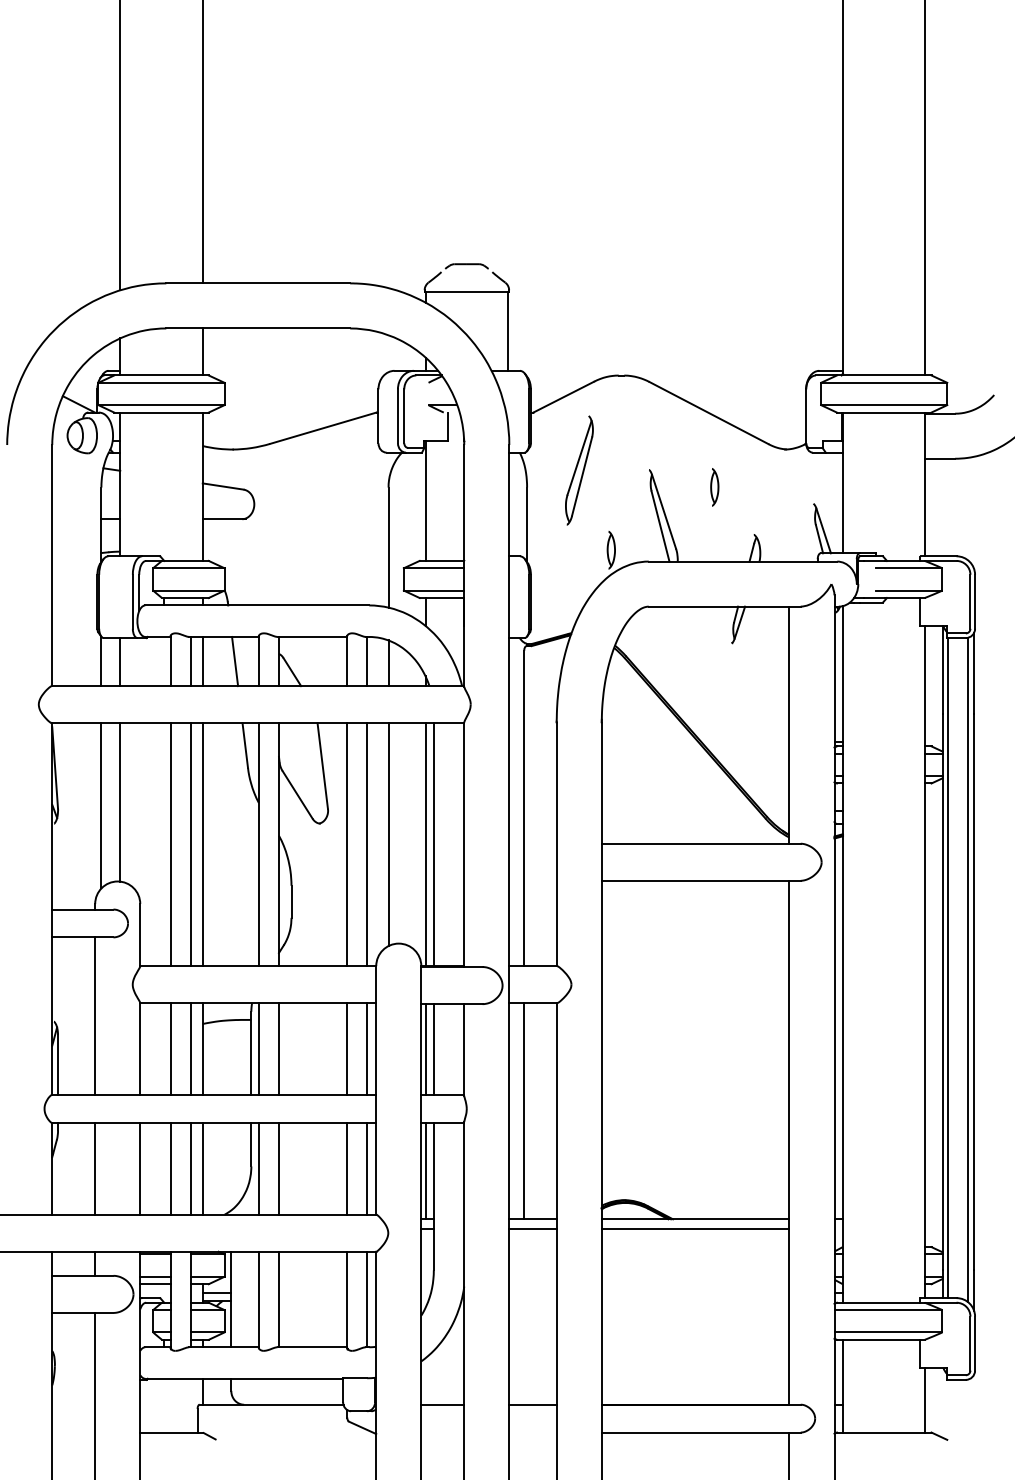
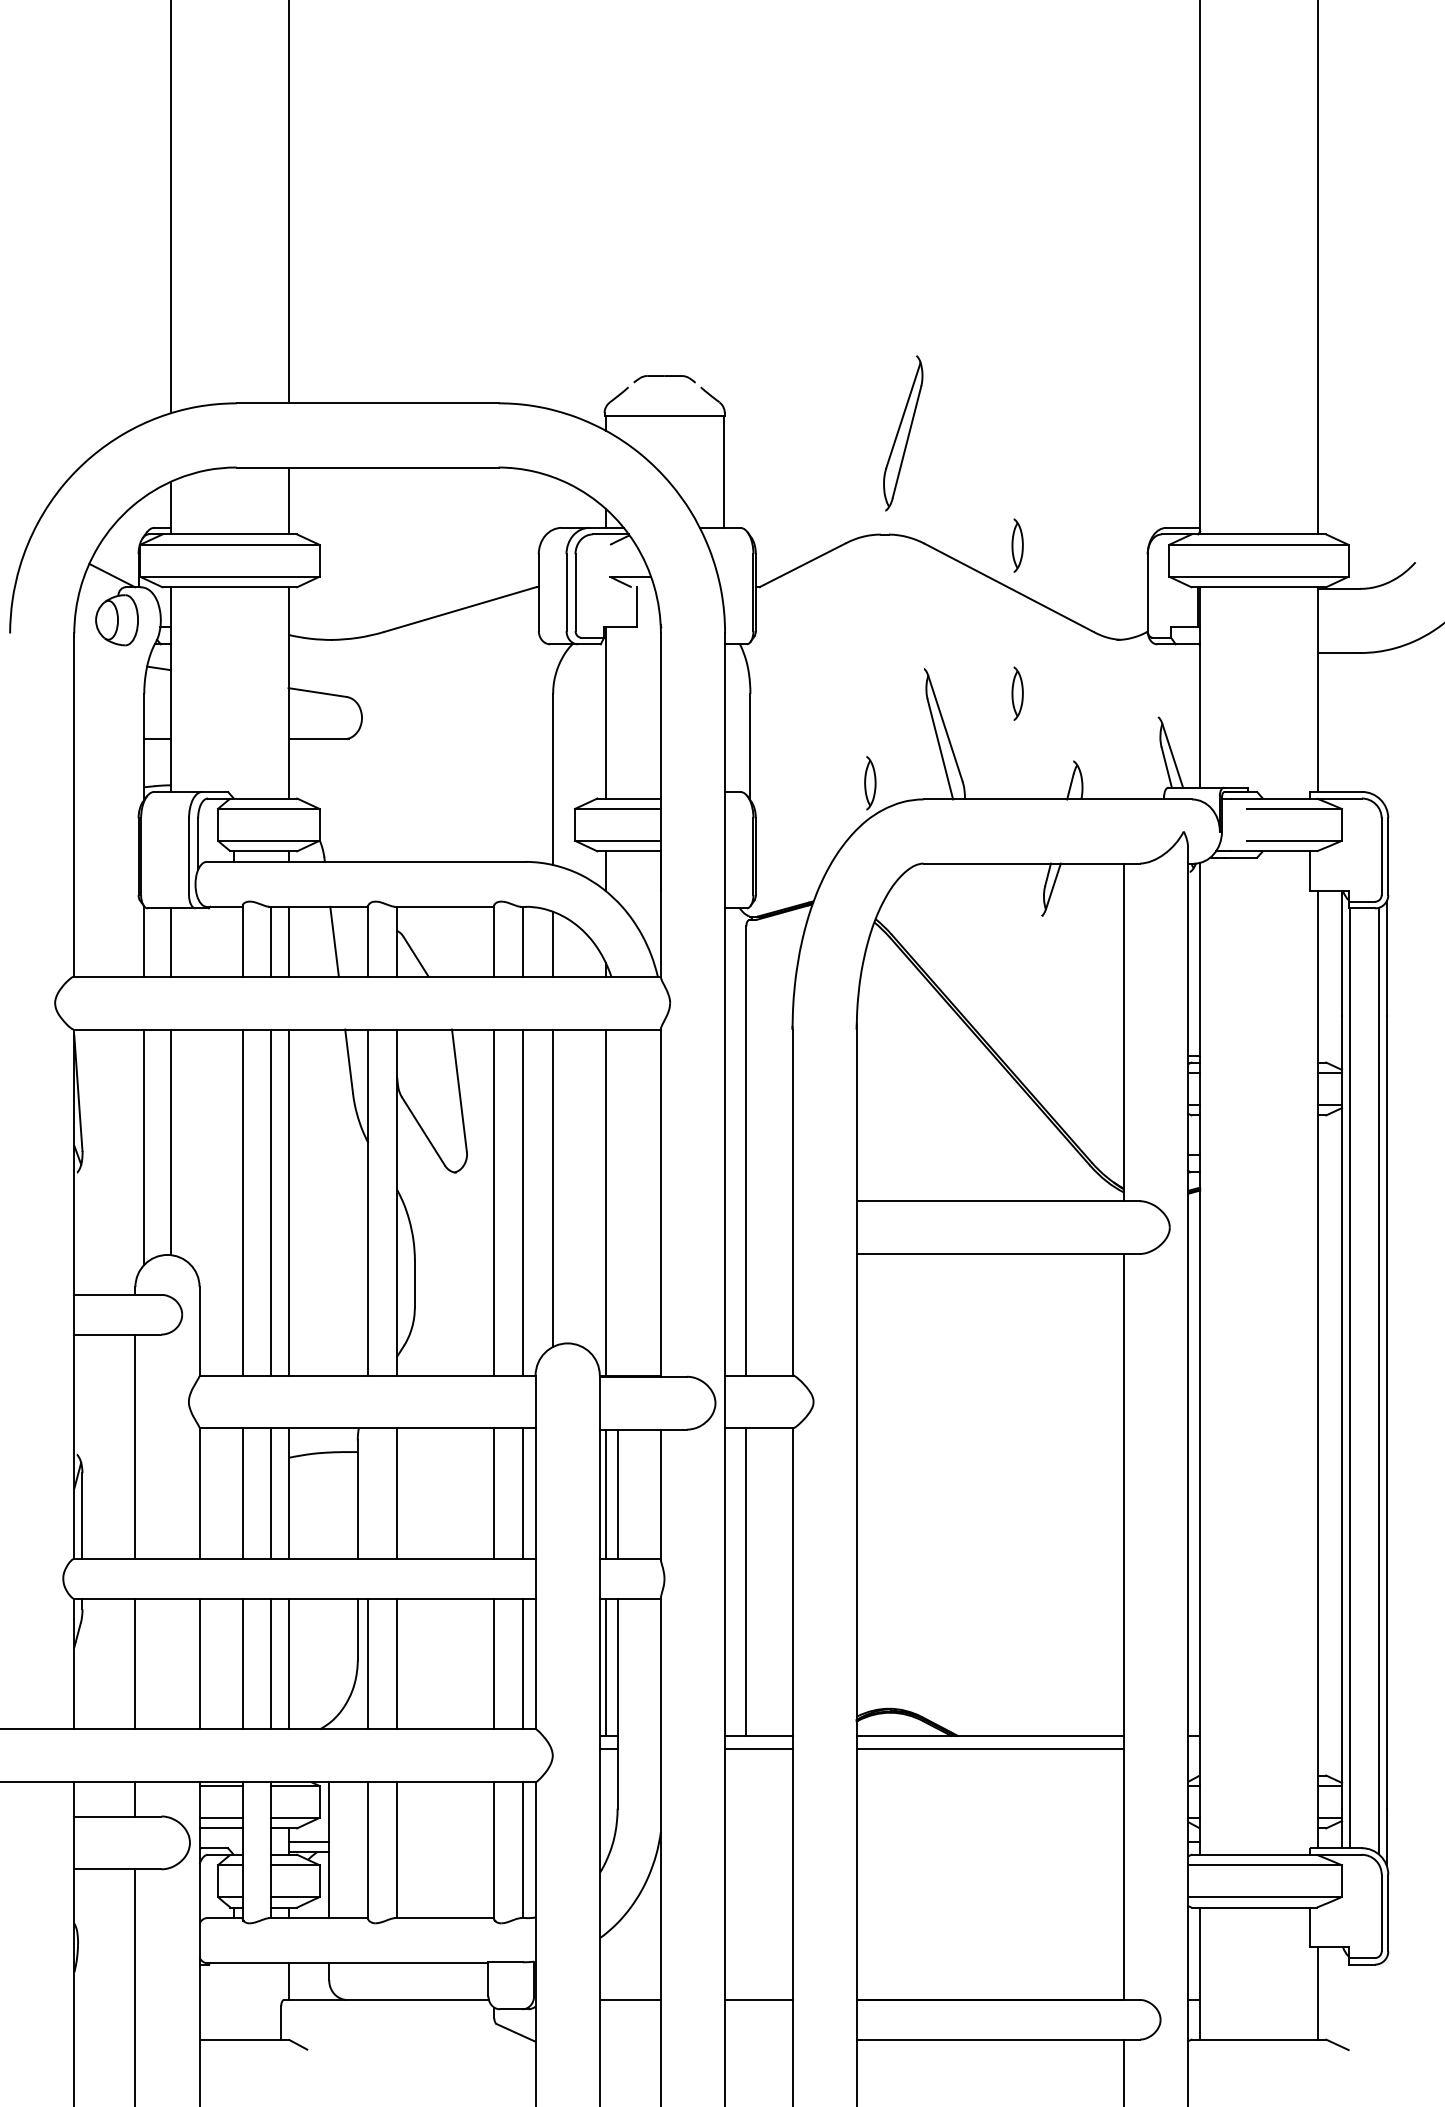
part: (714, 383) -> (1017, 545), added
part: (579, 470) -> (903, 433), moved
line: (433, 844) -> (617, 1202), removed
line: (258, 1049) -> (367, 1494), removed

